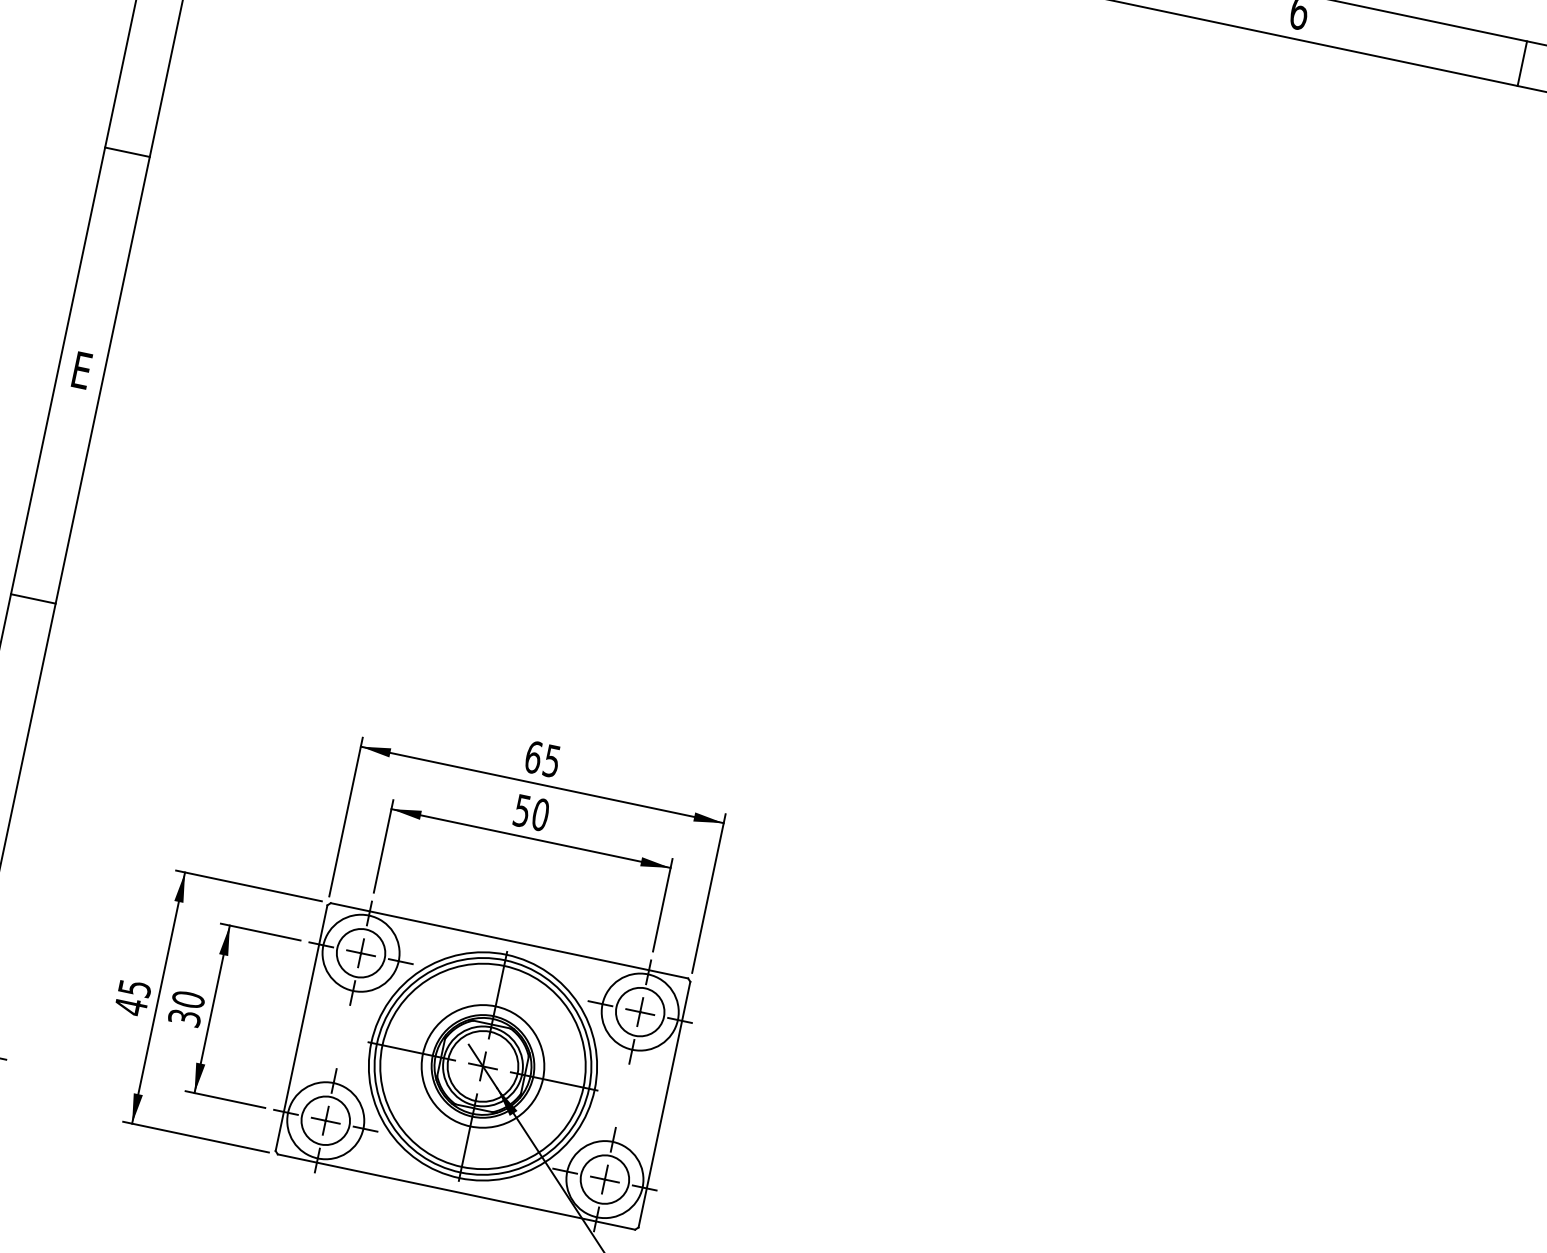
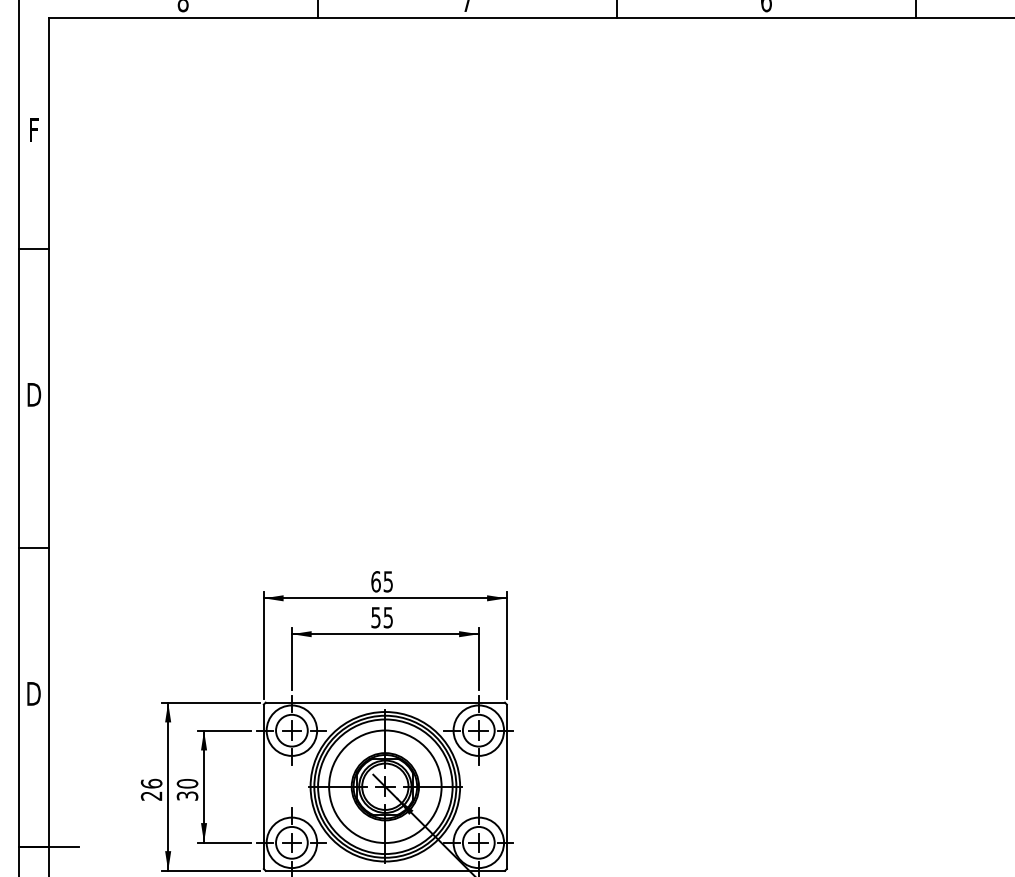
text: (82, 370) -> (34, 394), E -> D
text: (540, 814) -> (388, 617), 50 -> 55
text: (132, 996) -> (151, 789), 45 -> 26
circle: (483, 1066) -> (385, 786), size x1.4

